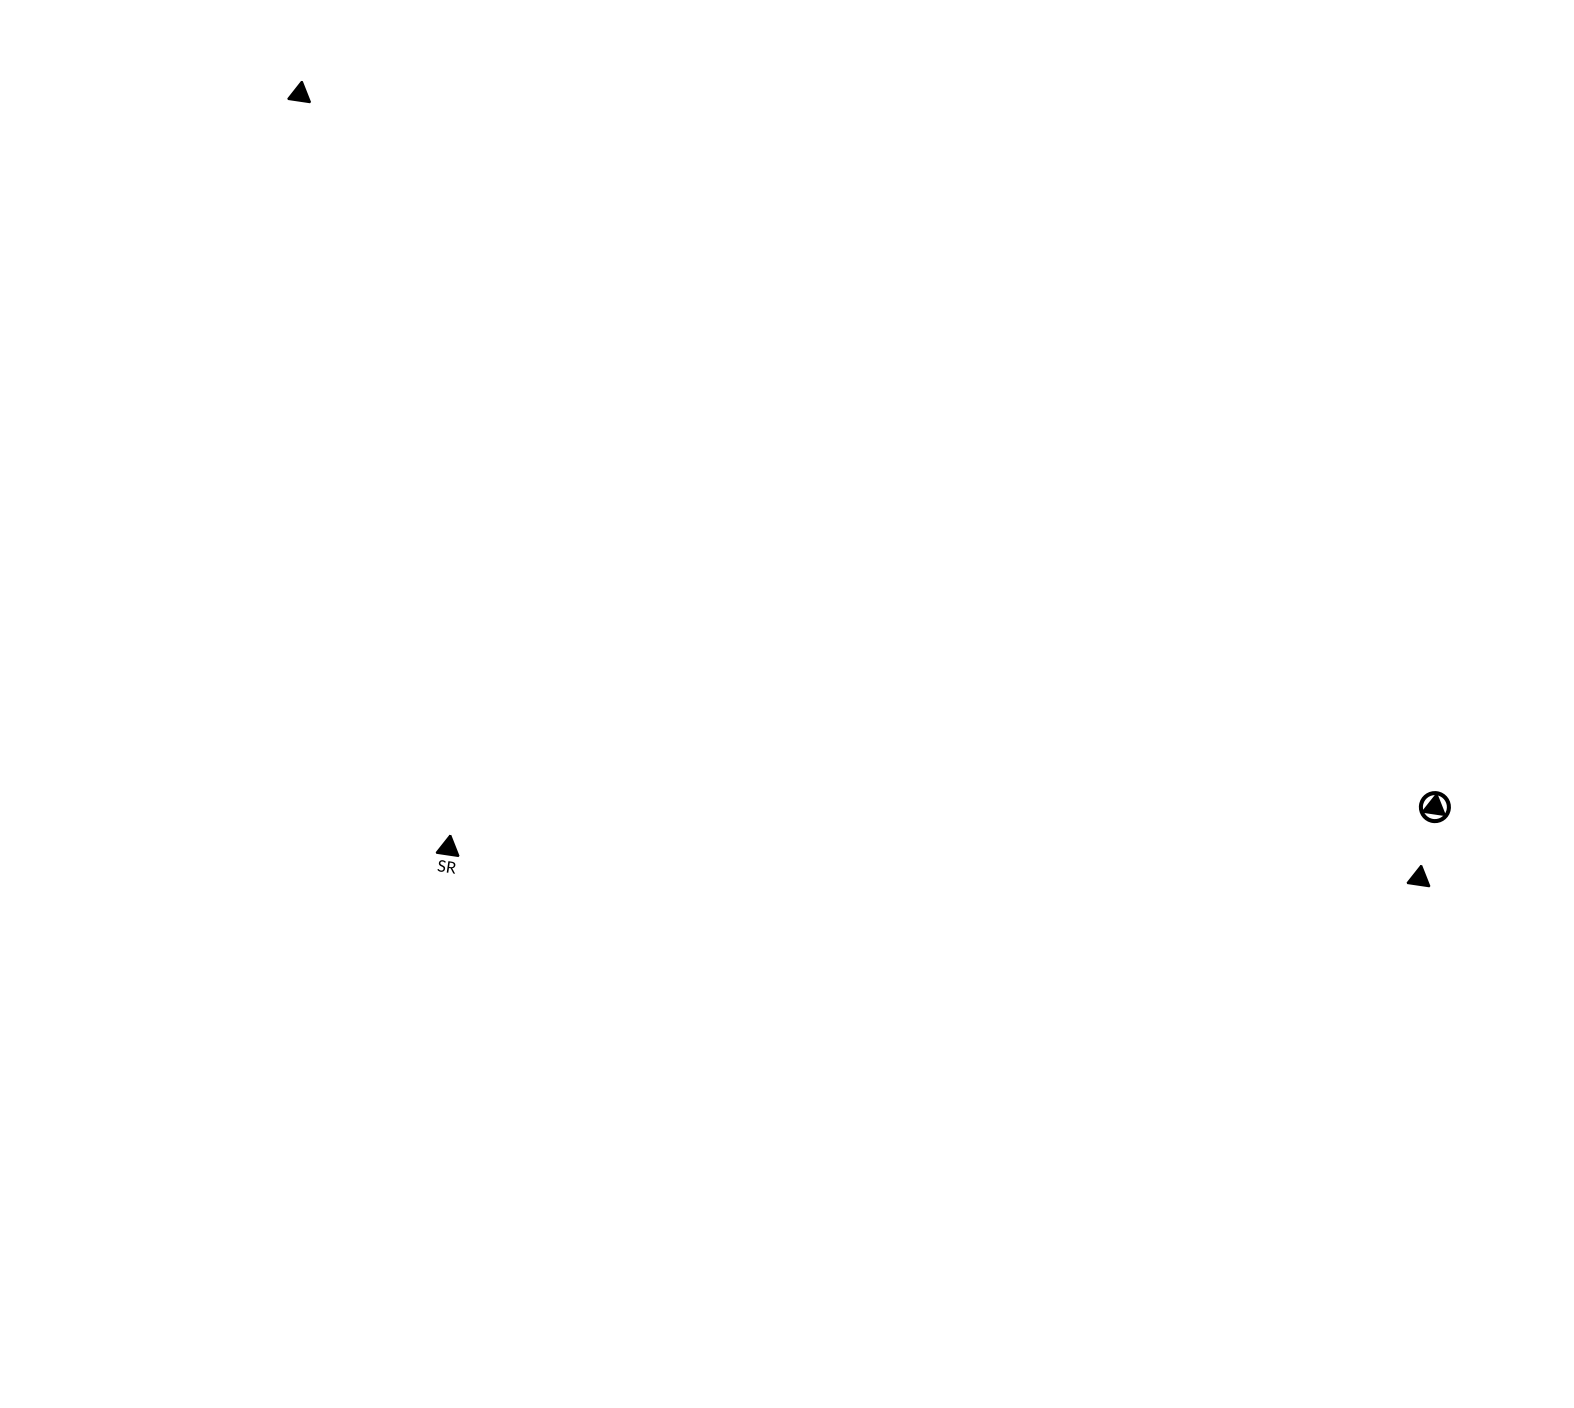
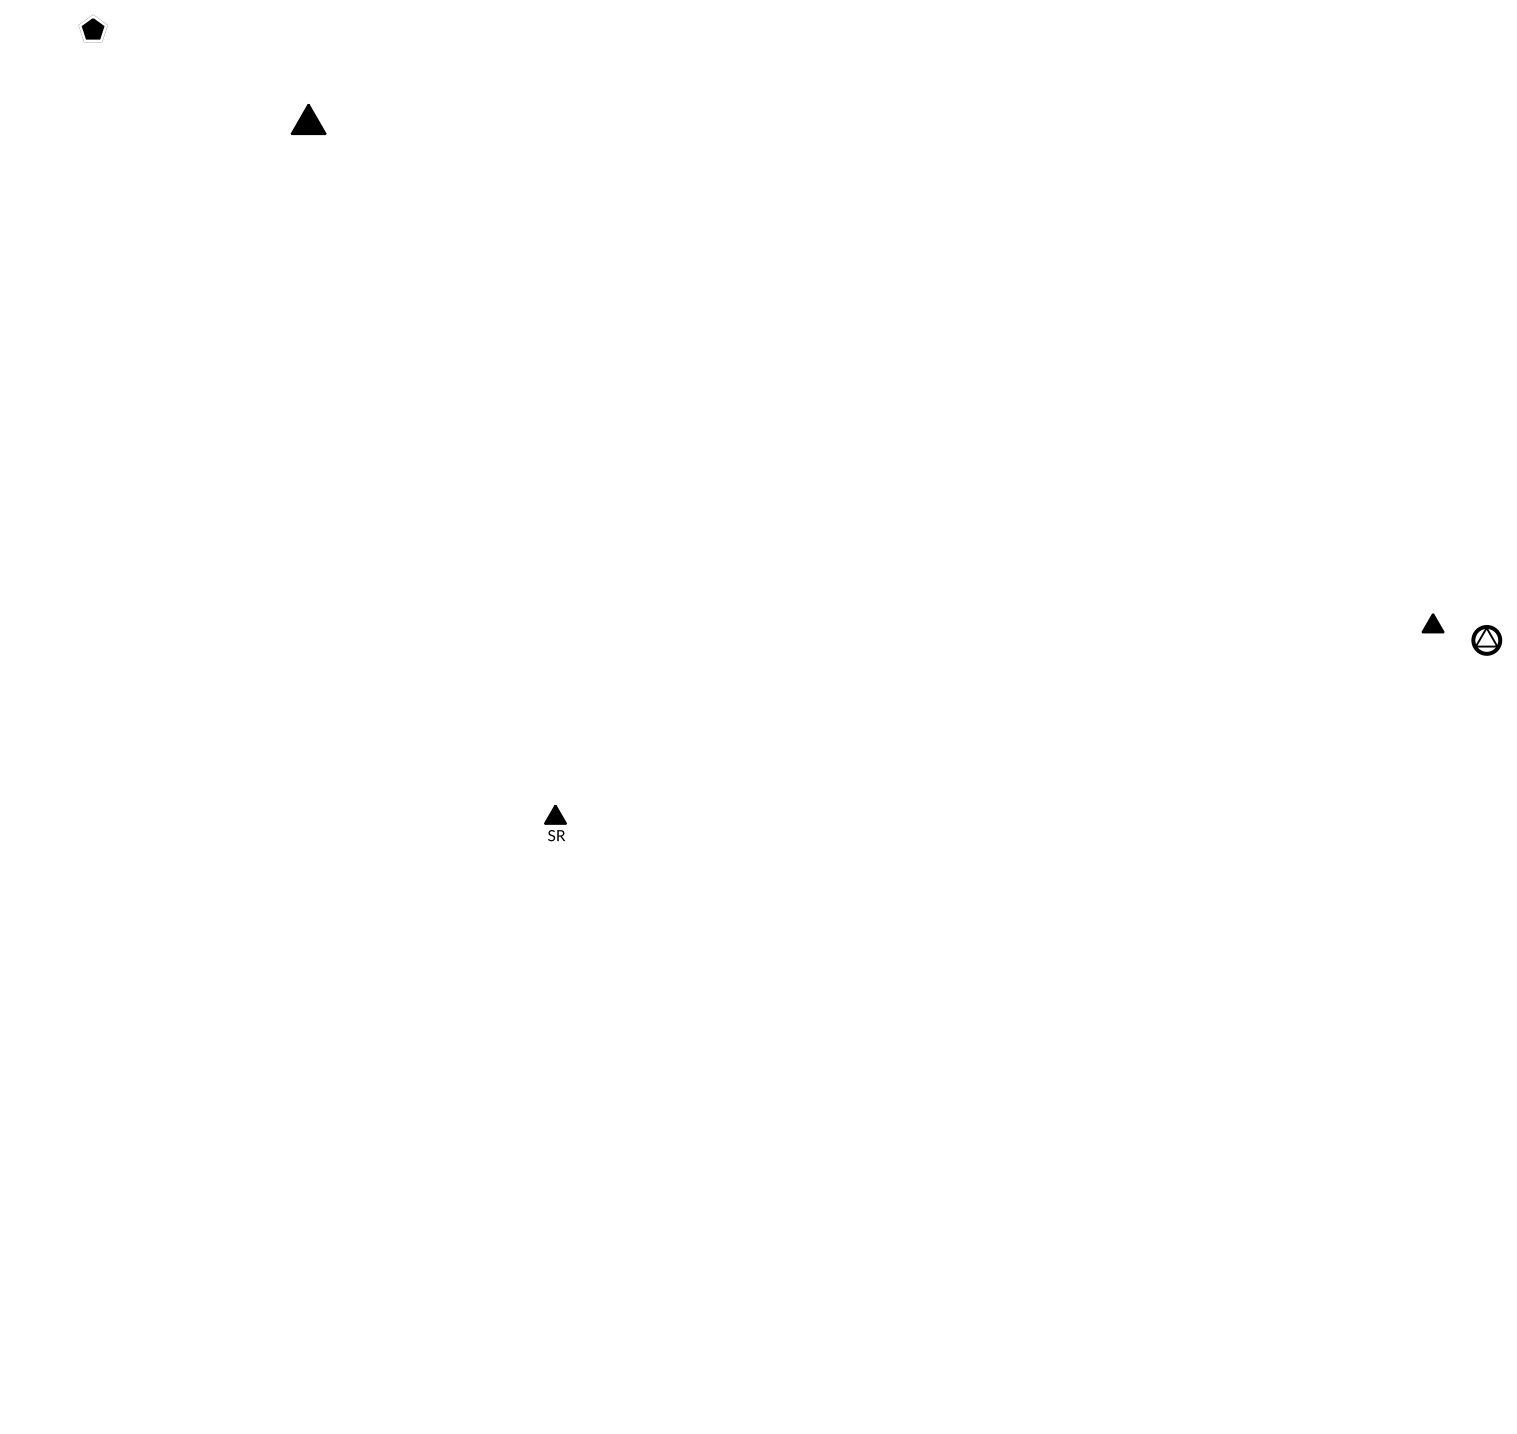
part: (300, 91) -> (308, 119), size x1.6
fill: (1435, 803) -> (1486, 636), removed
part: (1419, 875) -> (1432, 623), moved

